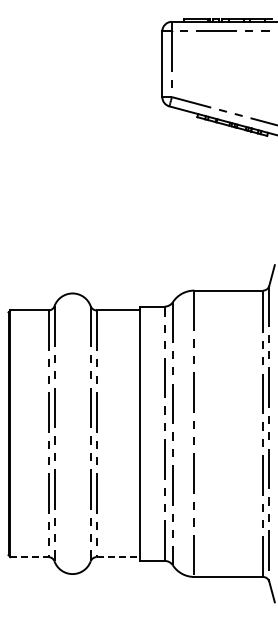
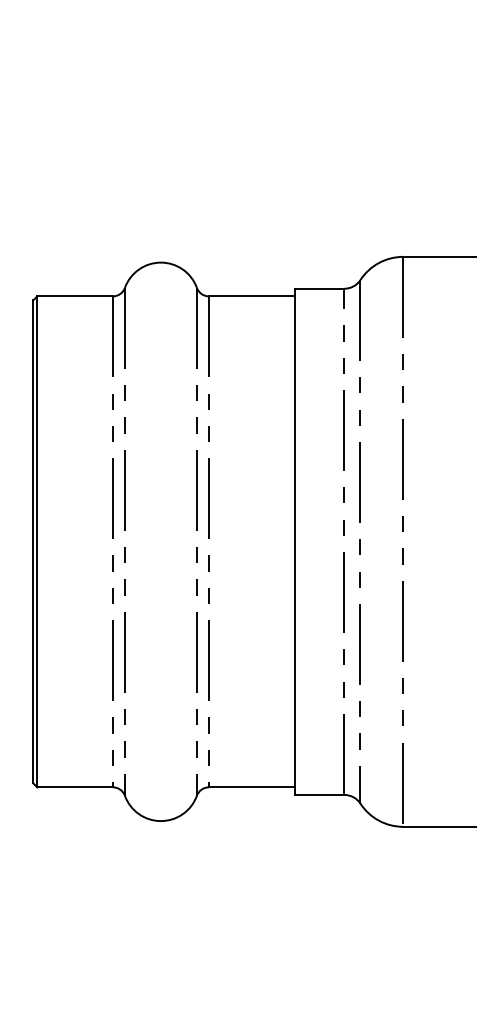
line: (29, 557) -> (75, 788), dashed -> solid
line: (118, 557) -> (252, 788), dashed -> solid

